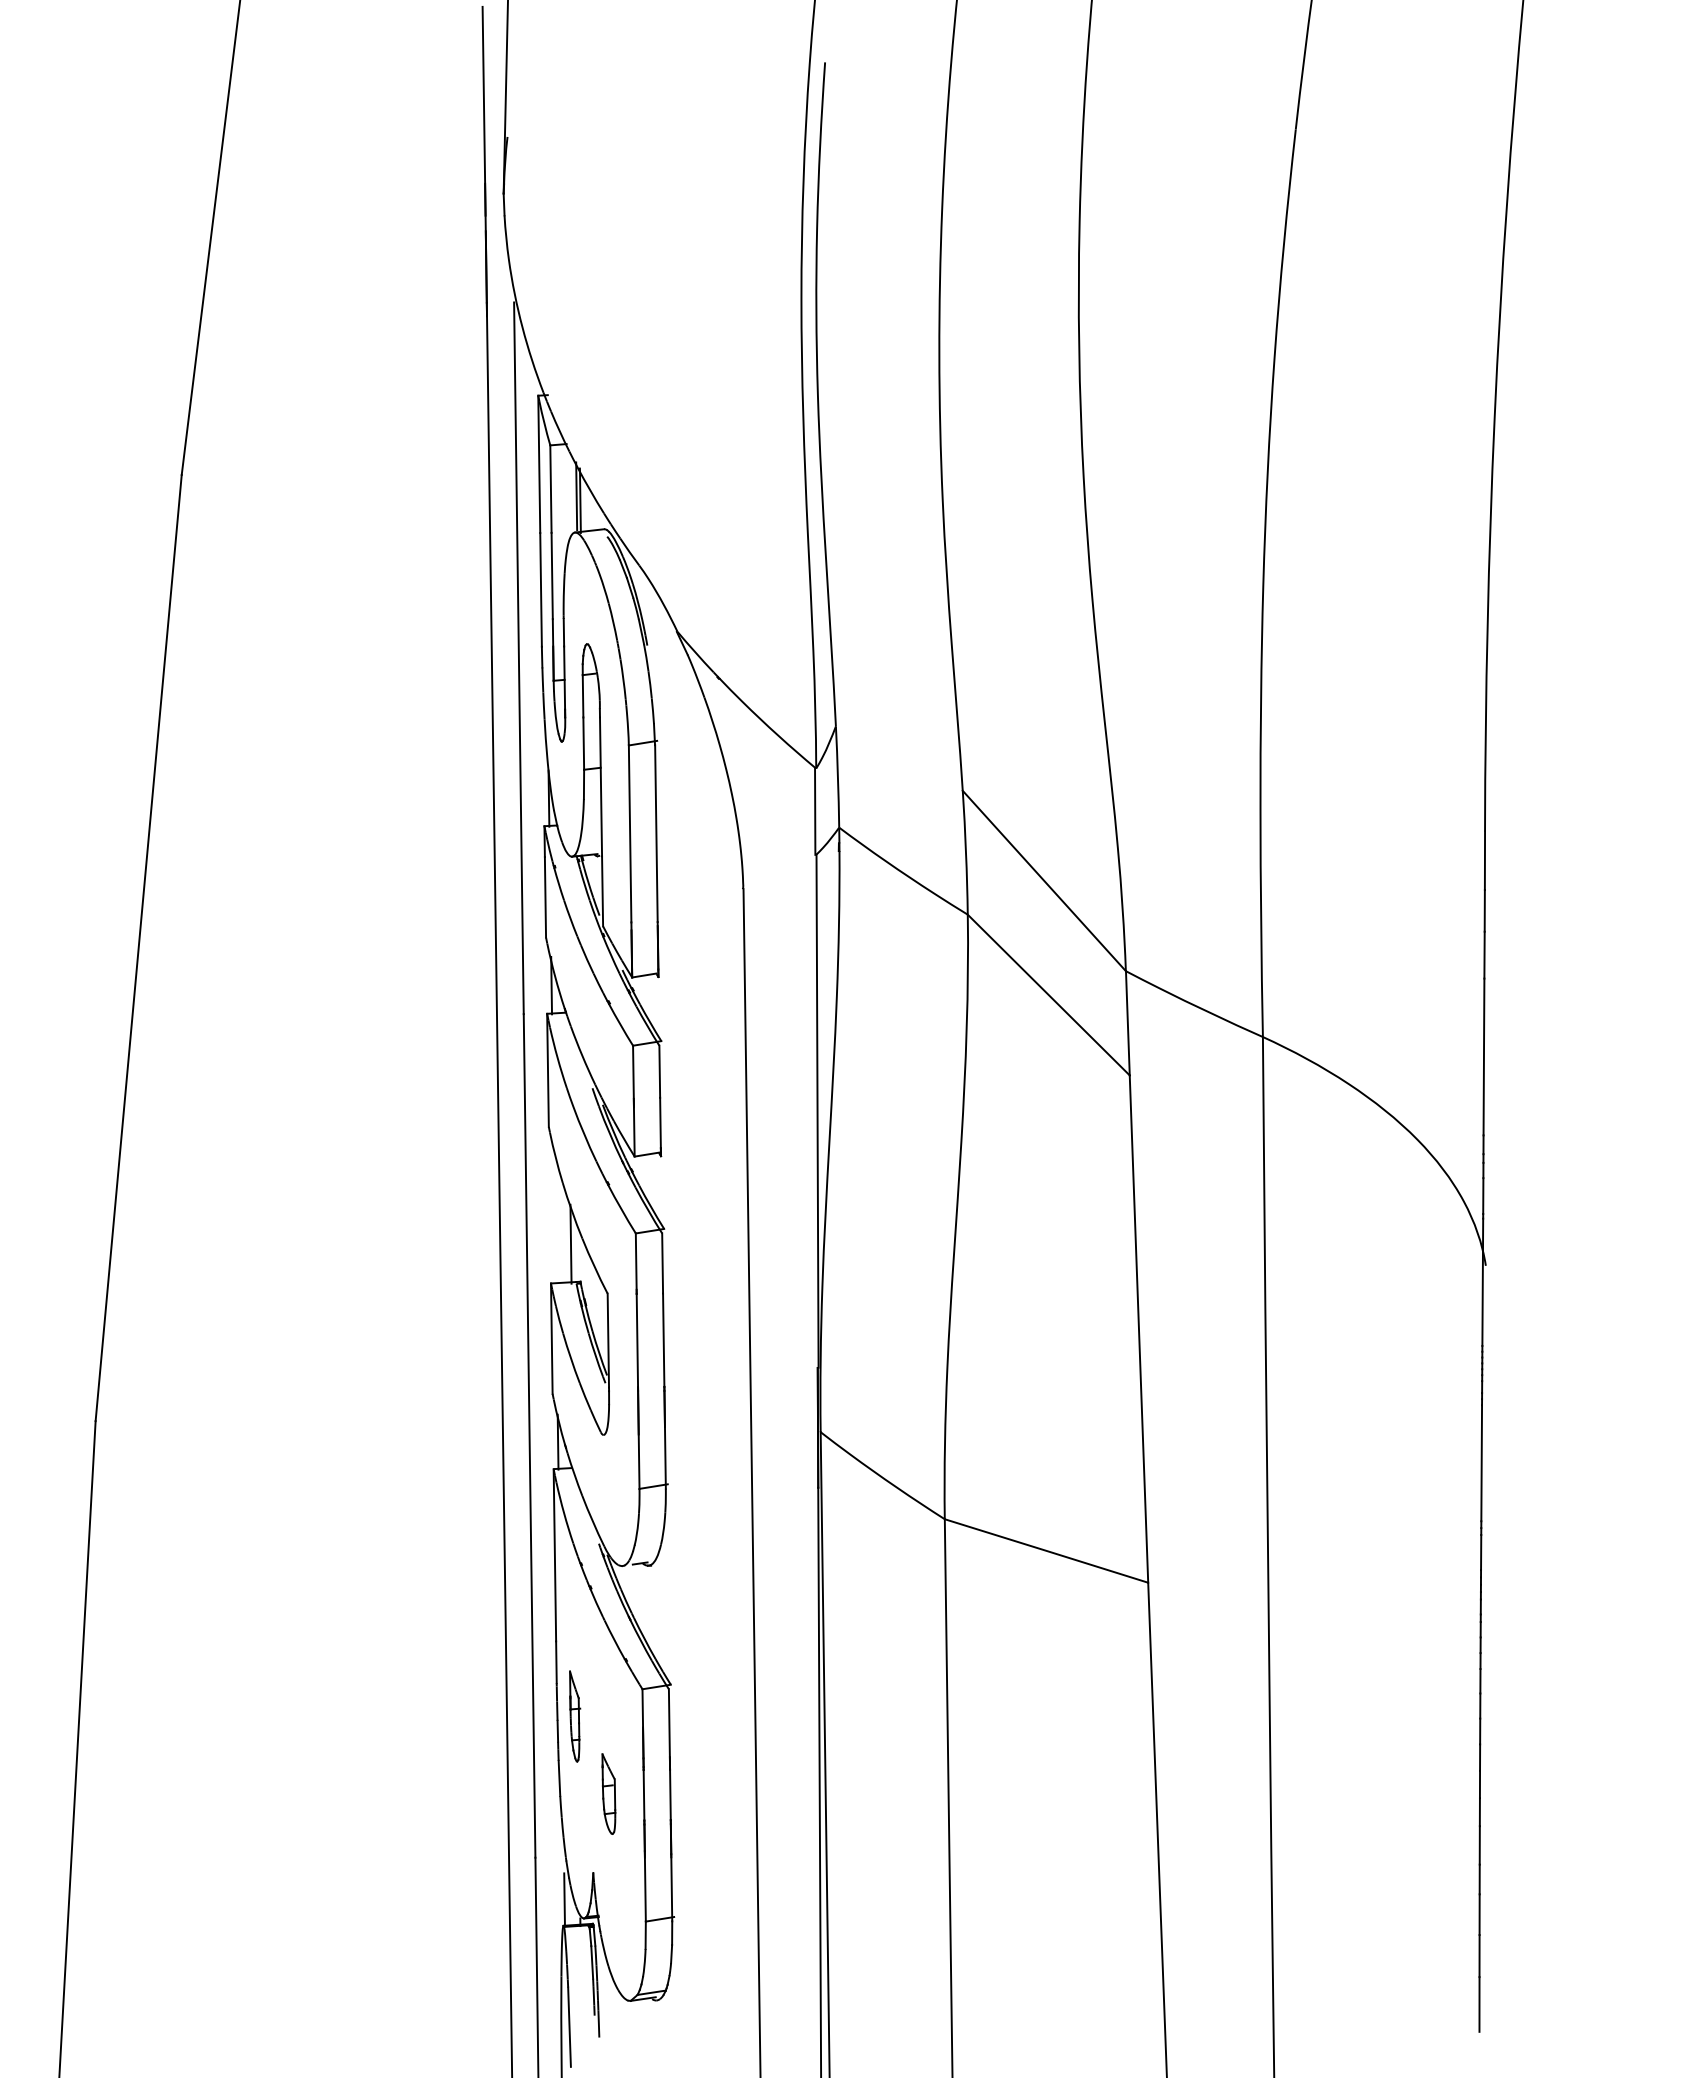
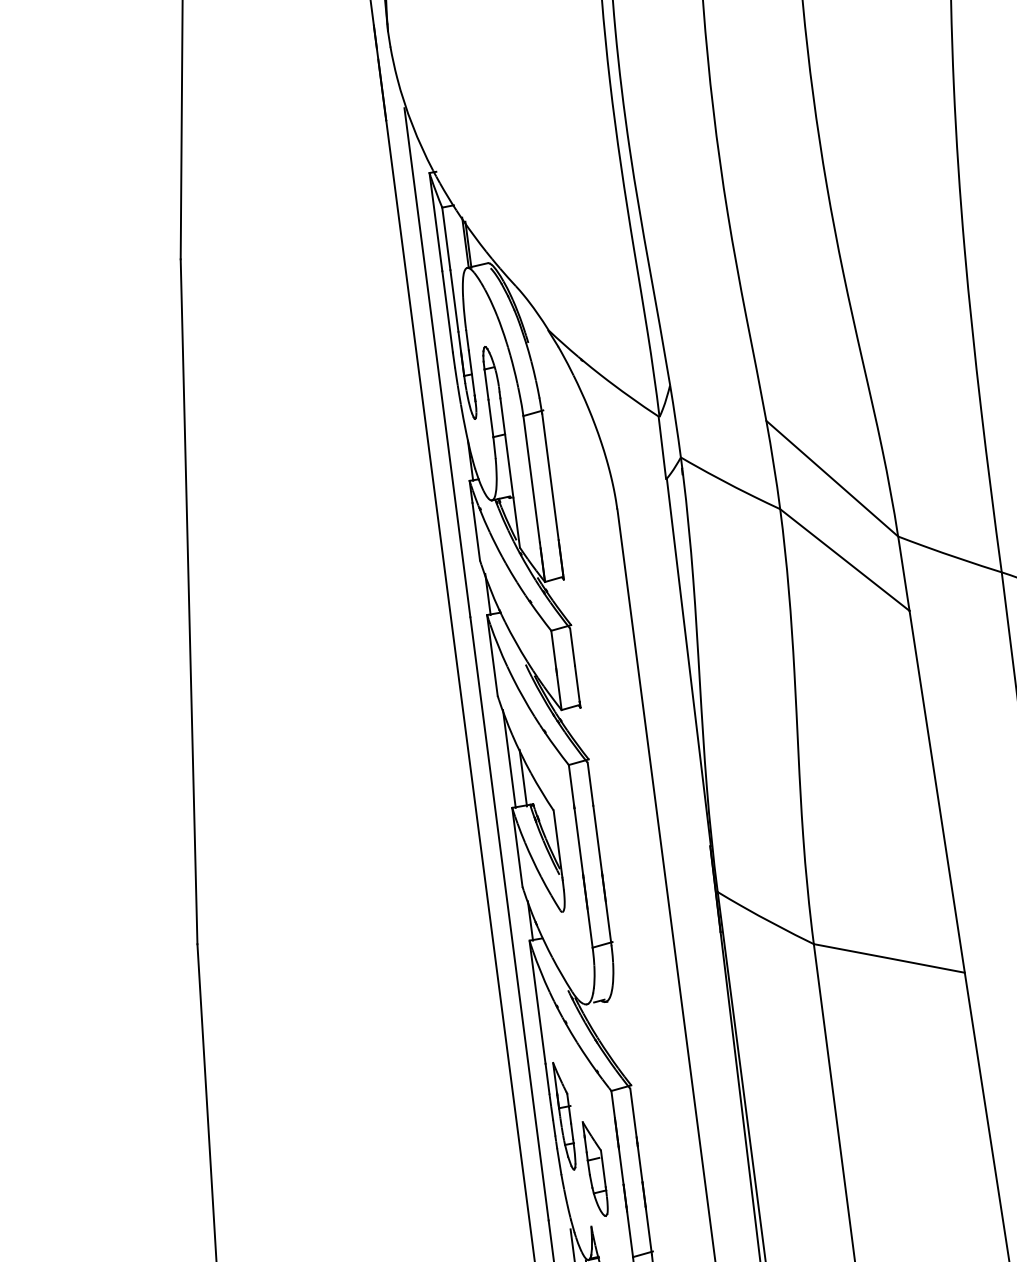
line: (554, 1215) -> (509, 758), added
part: (574, 1716) -> (564, 1116), size x1.67
part: (608, 1793) -> (595, 1168), size x1.67

